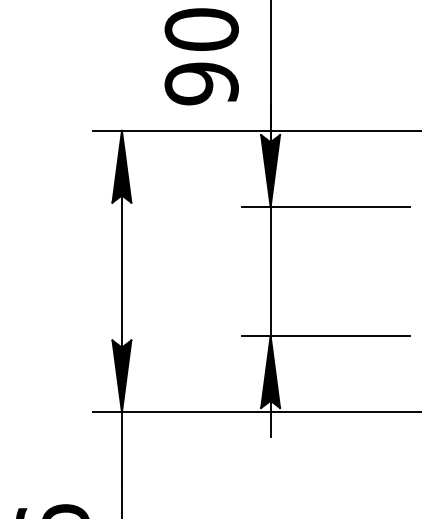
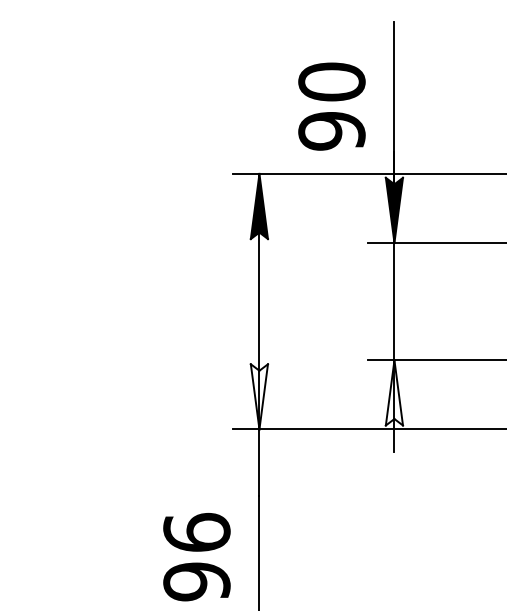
fill: (270, 371) -> (394, 392), removed
fill: (120, 375) -> (258, 396), removed

